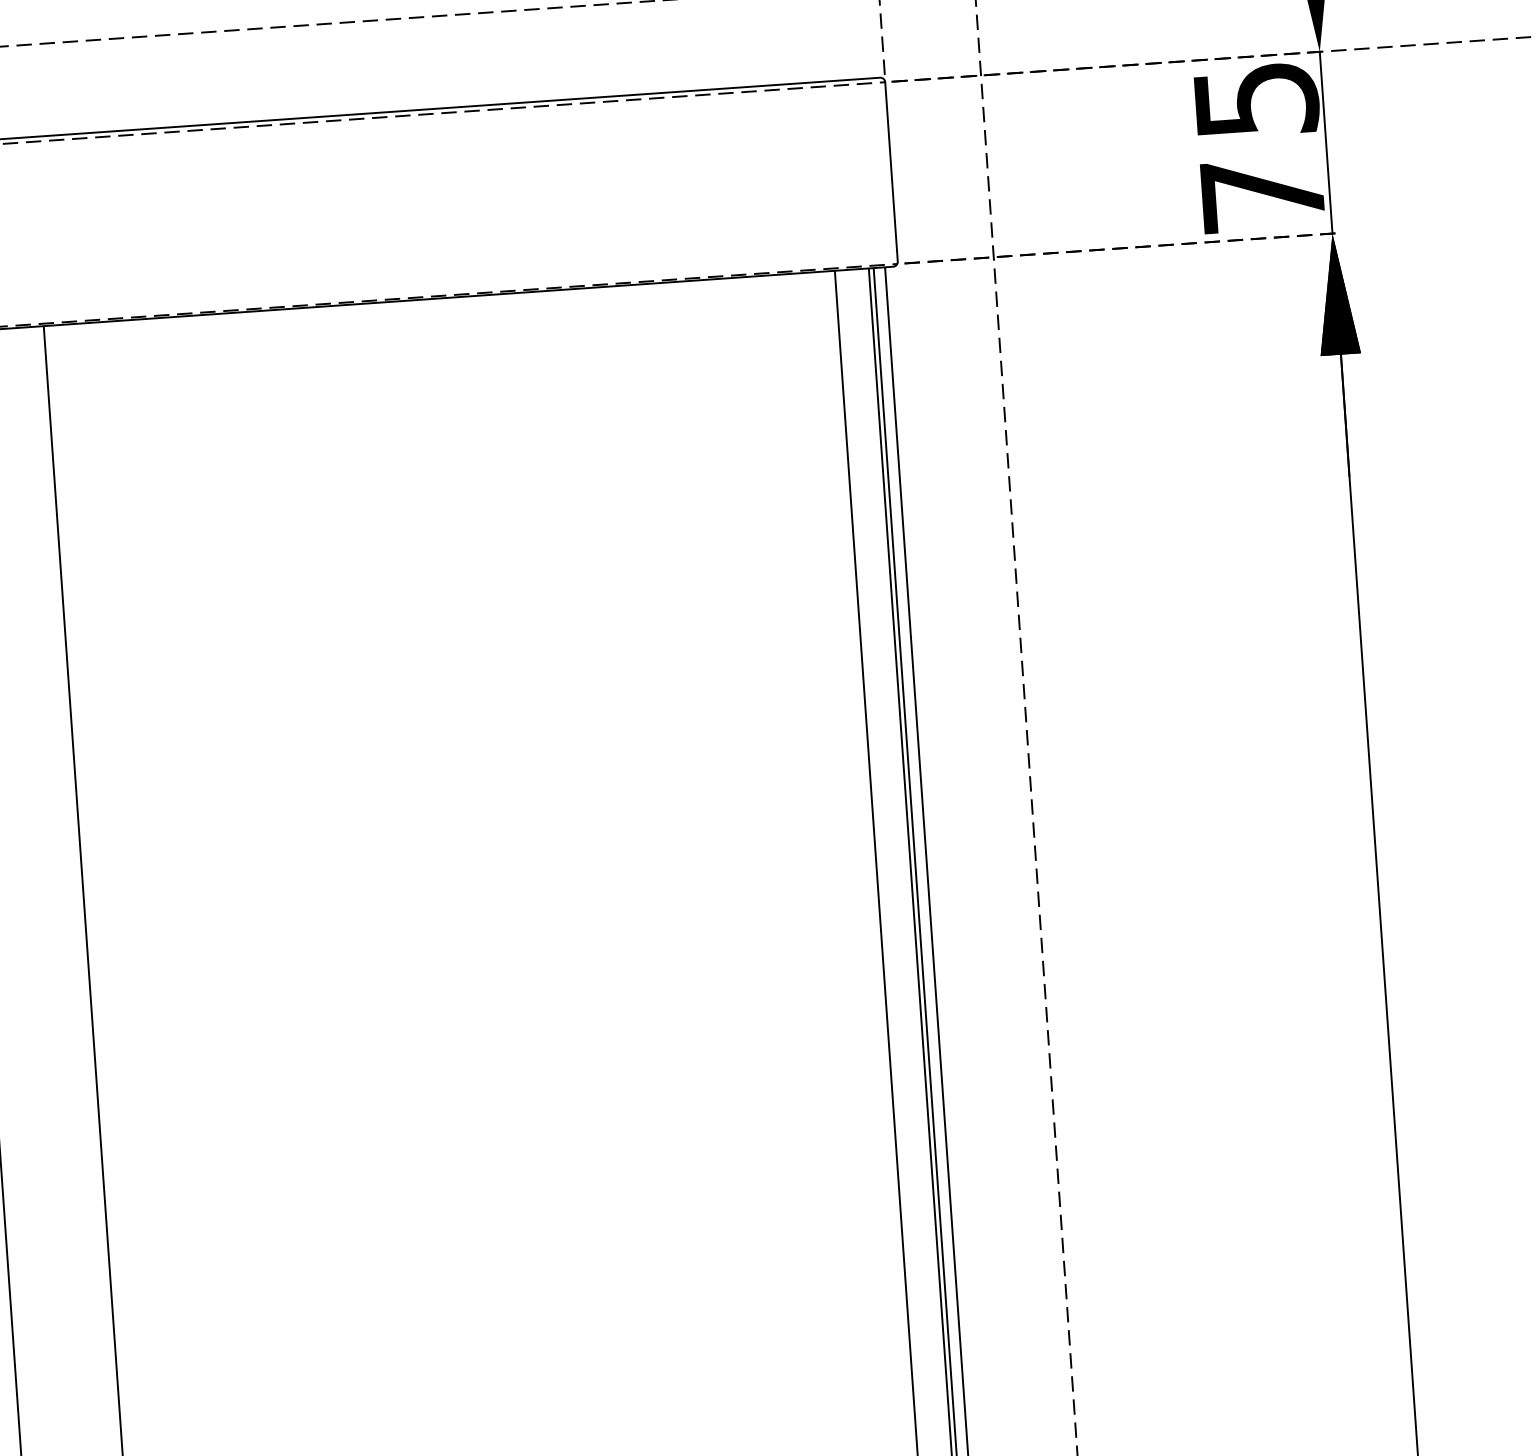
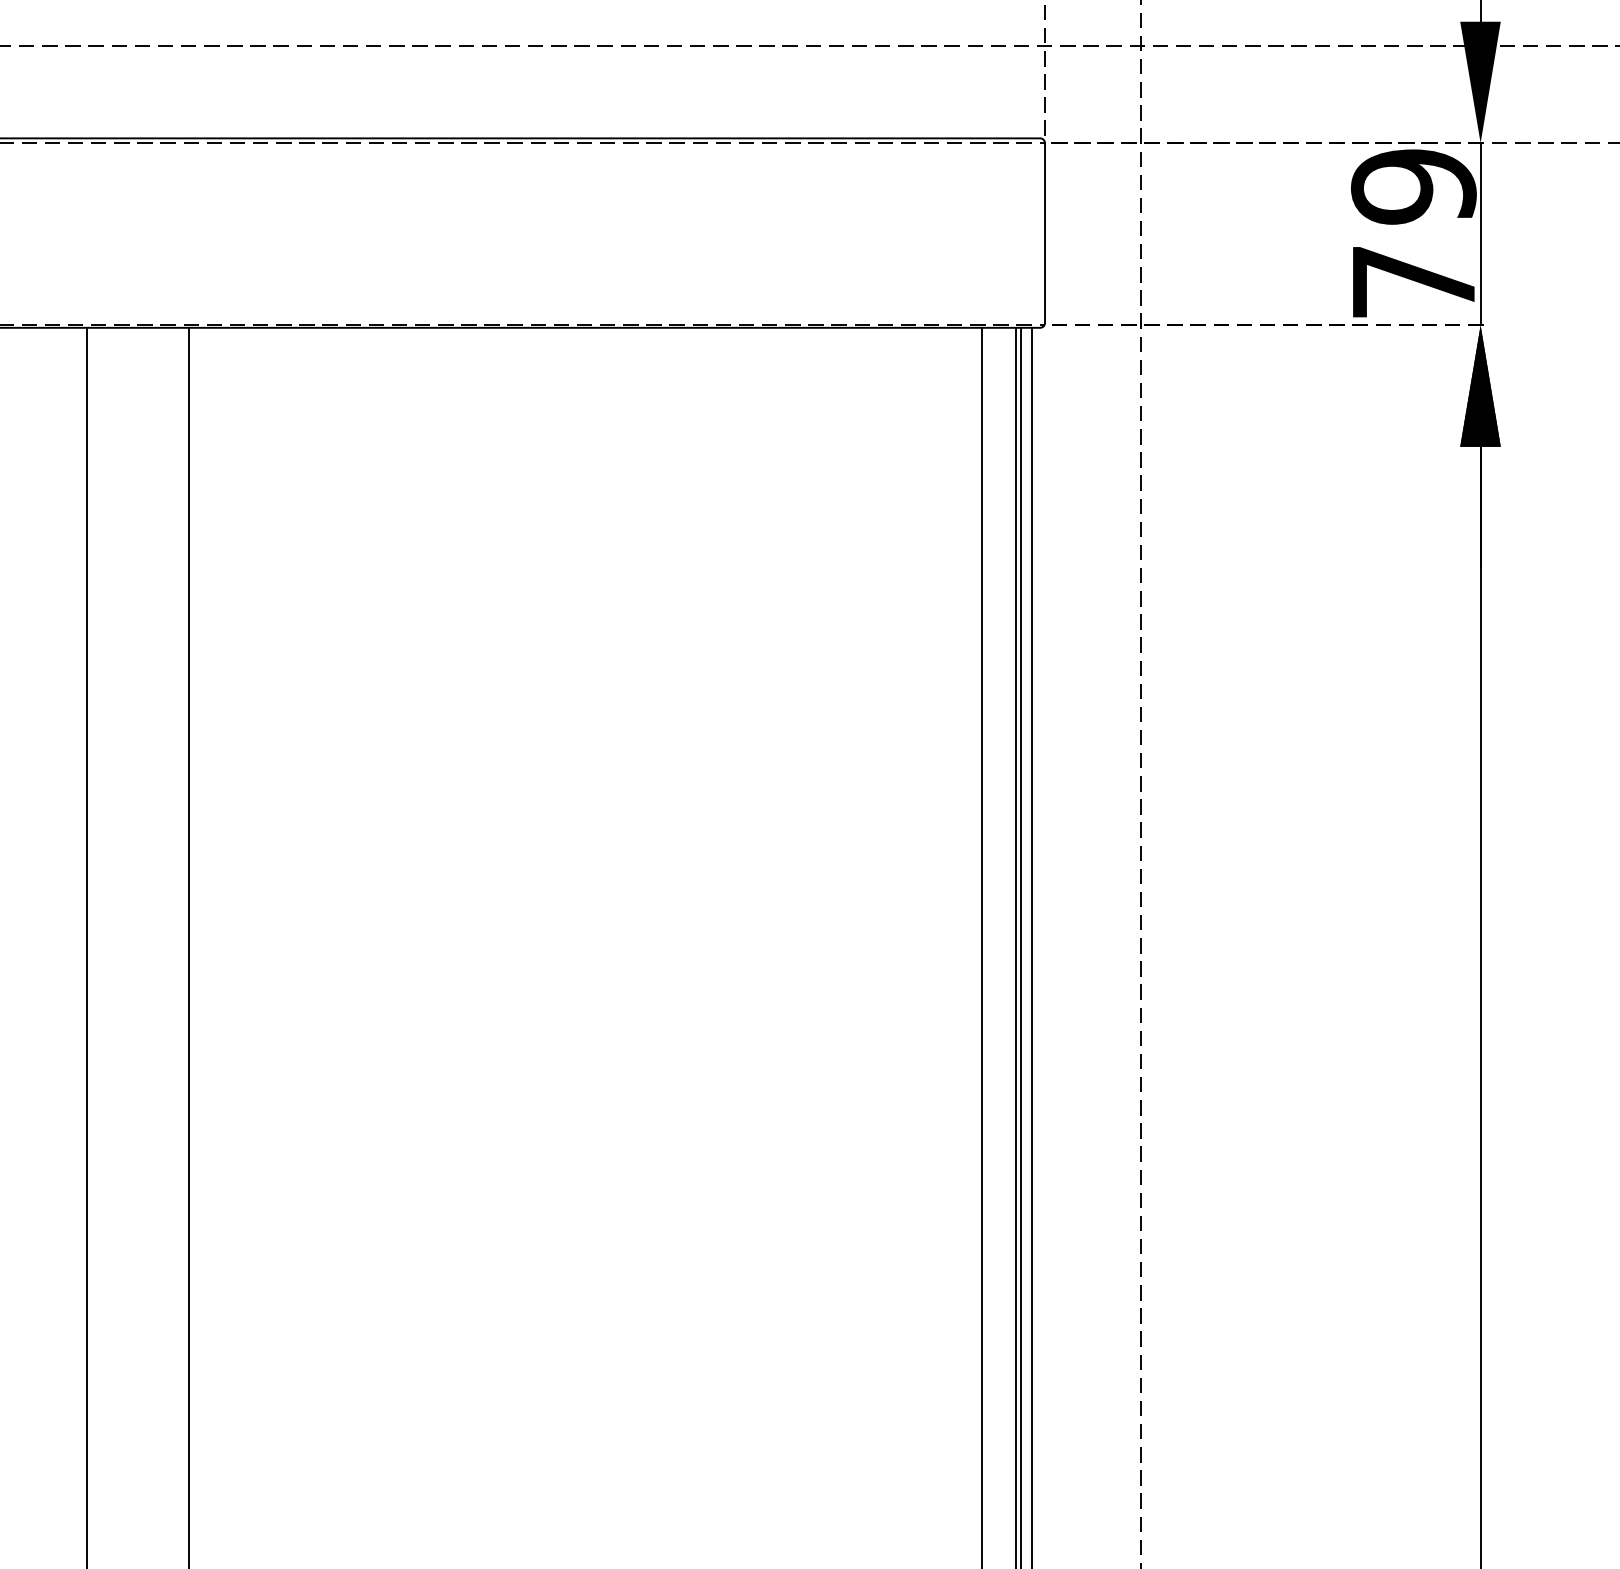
text: (1255, 99) -> (1413, 186), 75 -> 79

